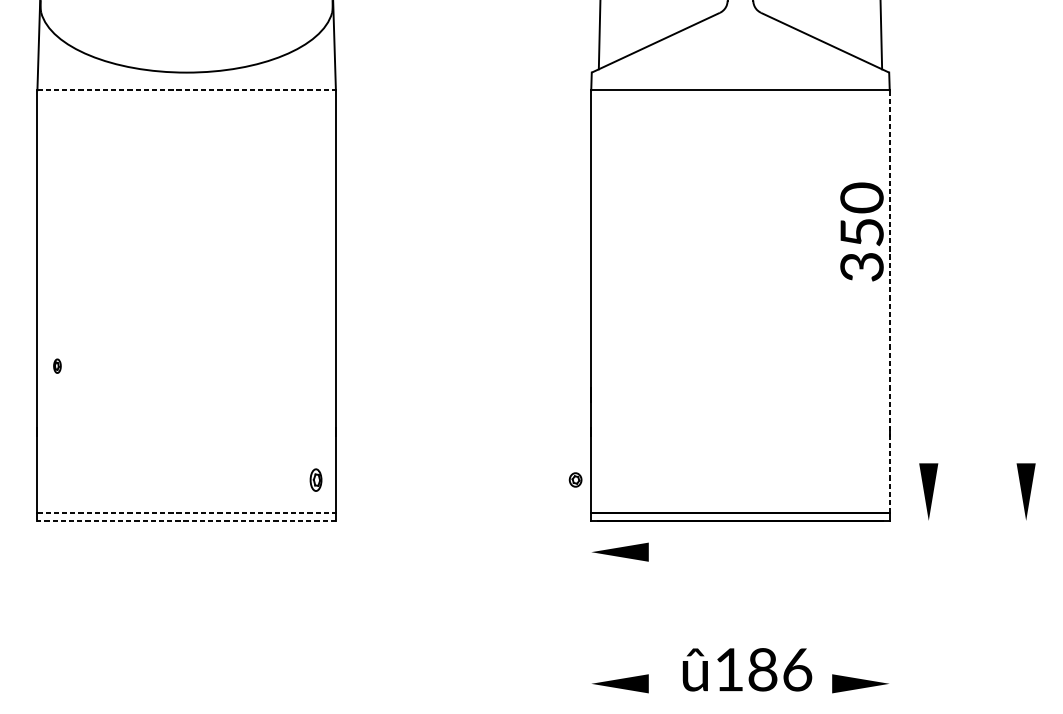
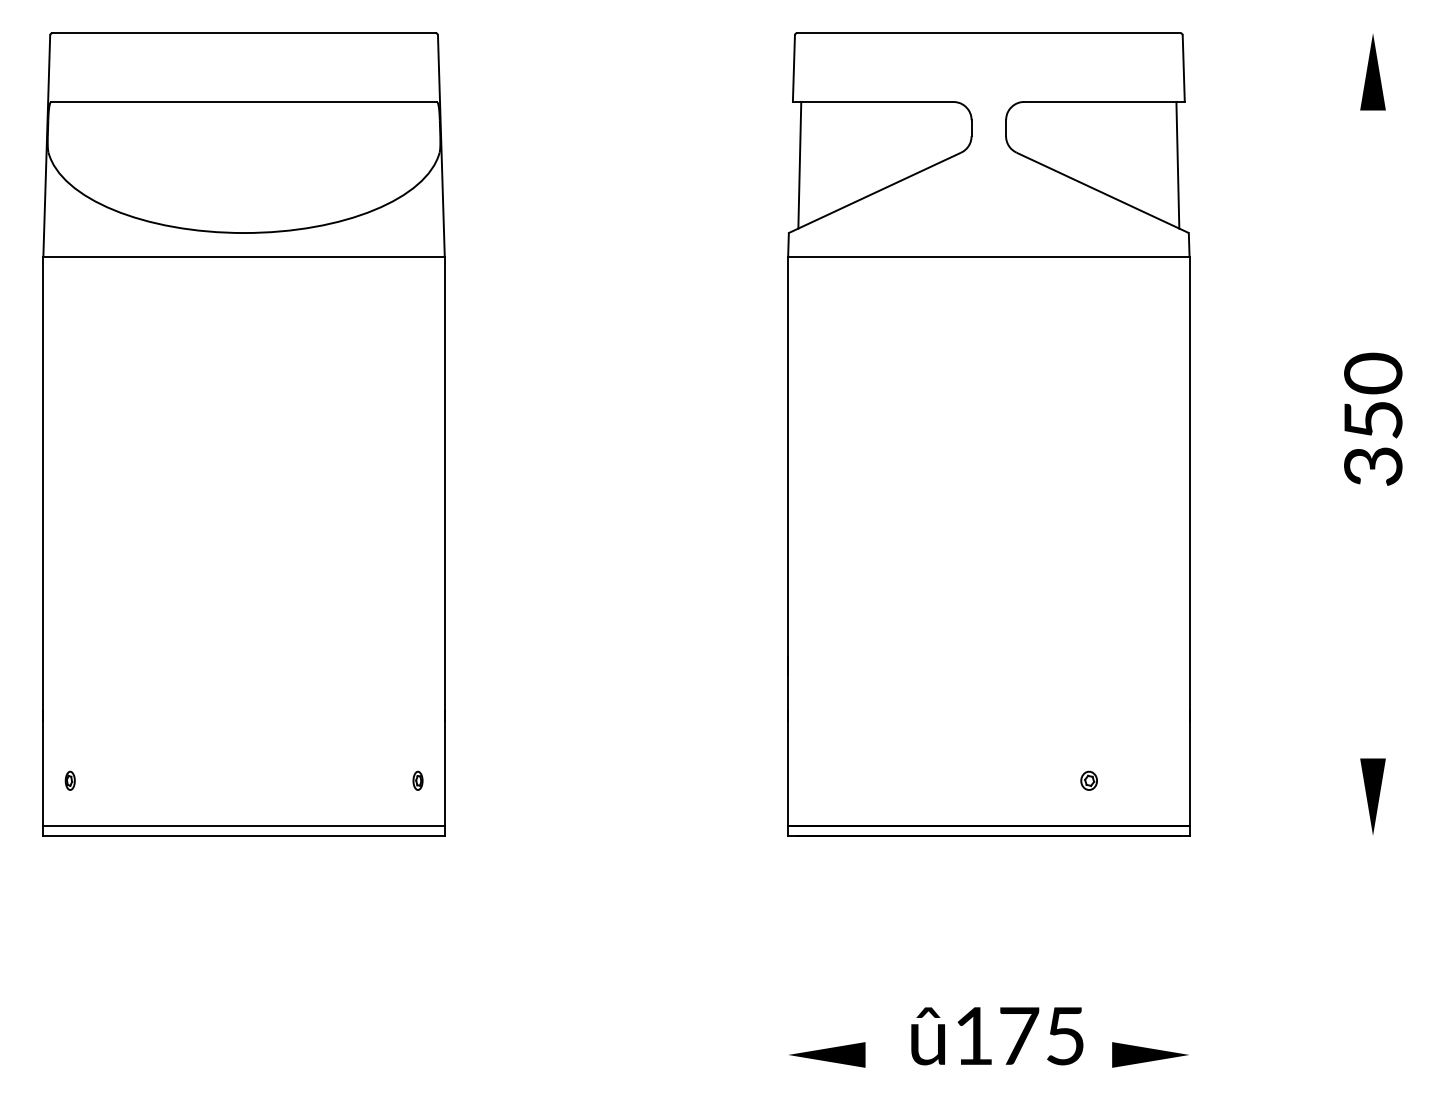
line: (186, 90) -> (244, 256), dashed -> solid
text: (862, 231) -> (1373, 418), moved
line: (889, 301) -> (1189, 540), dashed -> solid
part: (56, 365) -> (69, 780), moved
part: (315, 479) -> (417, 780), size x0.62
part: (575, 479) -> (1088, 780), moved
part: (928, 491) -> (1241, 796), removed
line: (186, 513) -> (244, 825), dashed -> solid
line: (186, 520) -> (244, 835), dashed -> solid
part: (620, 551) -> (827, 877), removed
text: (780, 669) -> (1042, 1035), 86 -> 75

